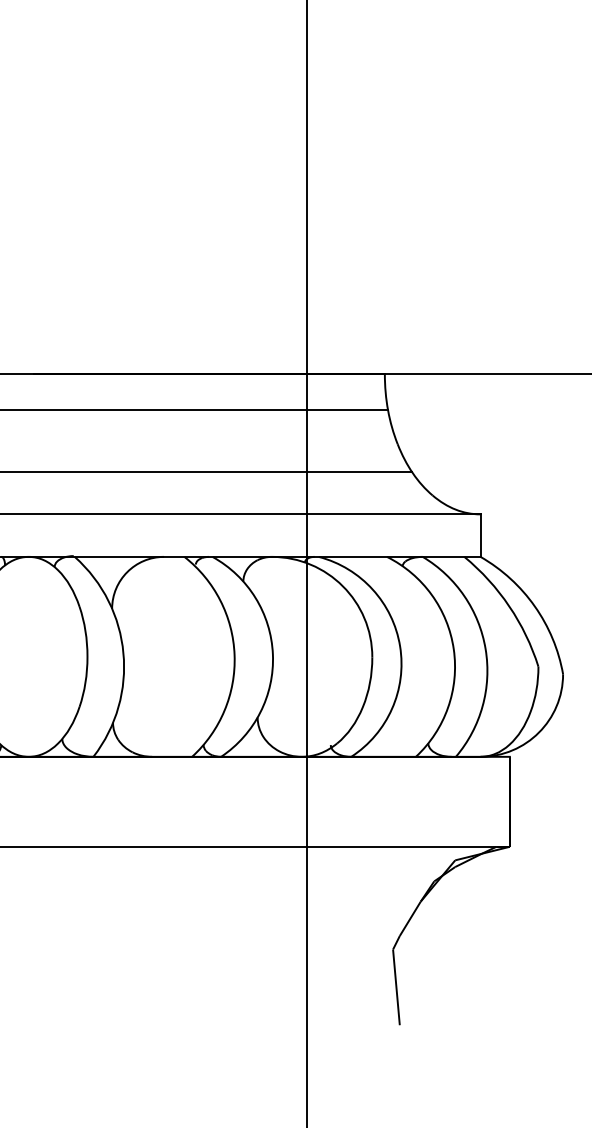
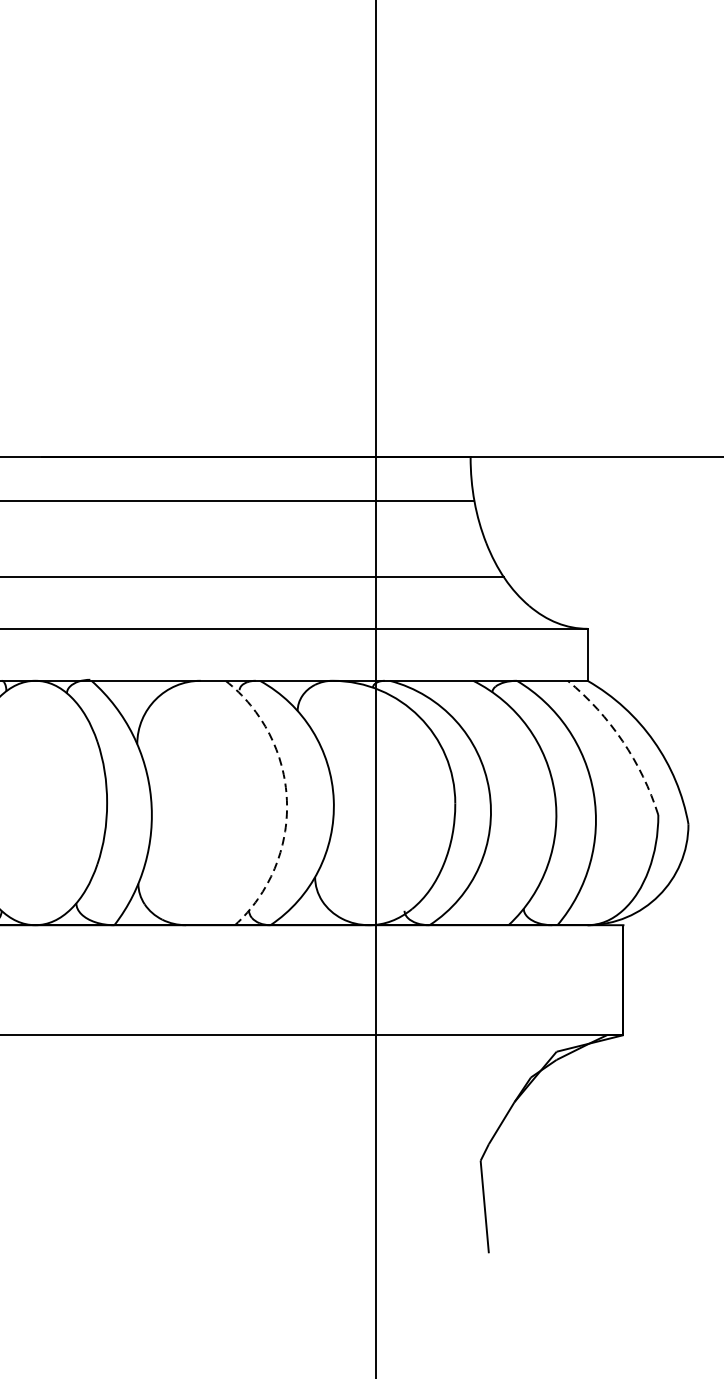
arc: (509, 606) -> (622, 741), solid -> dashed
arc: (234, 655) -> (286, 801), solid -> dashed

